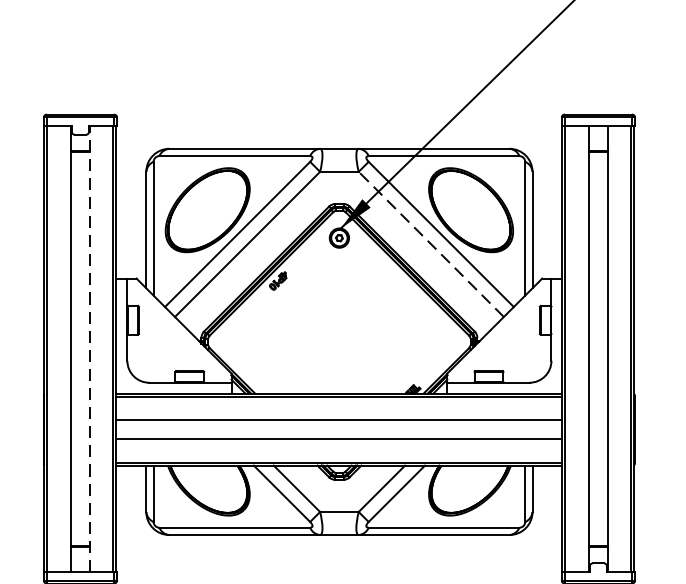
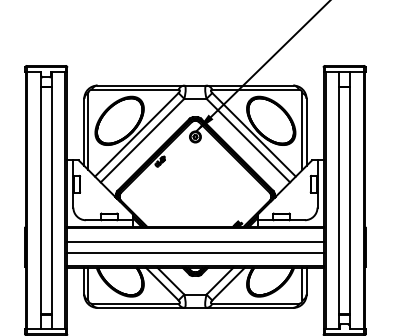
line: (429, 244) -> (247, 140), dashed -> solid
line: (89, 348) -> (51, 200), dashed -> solid

